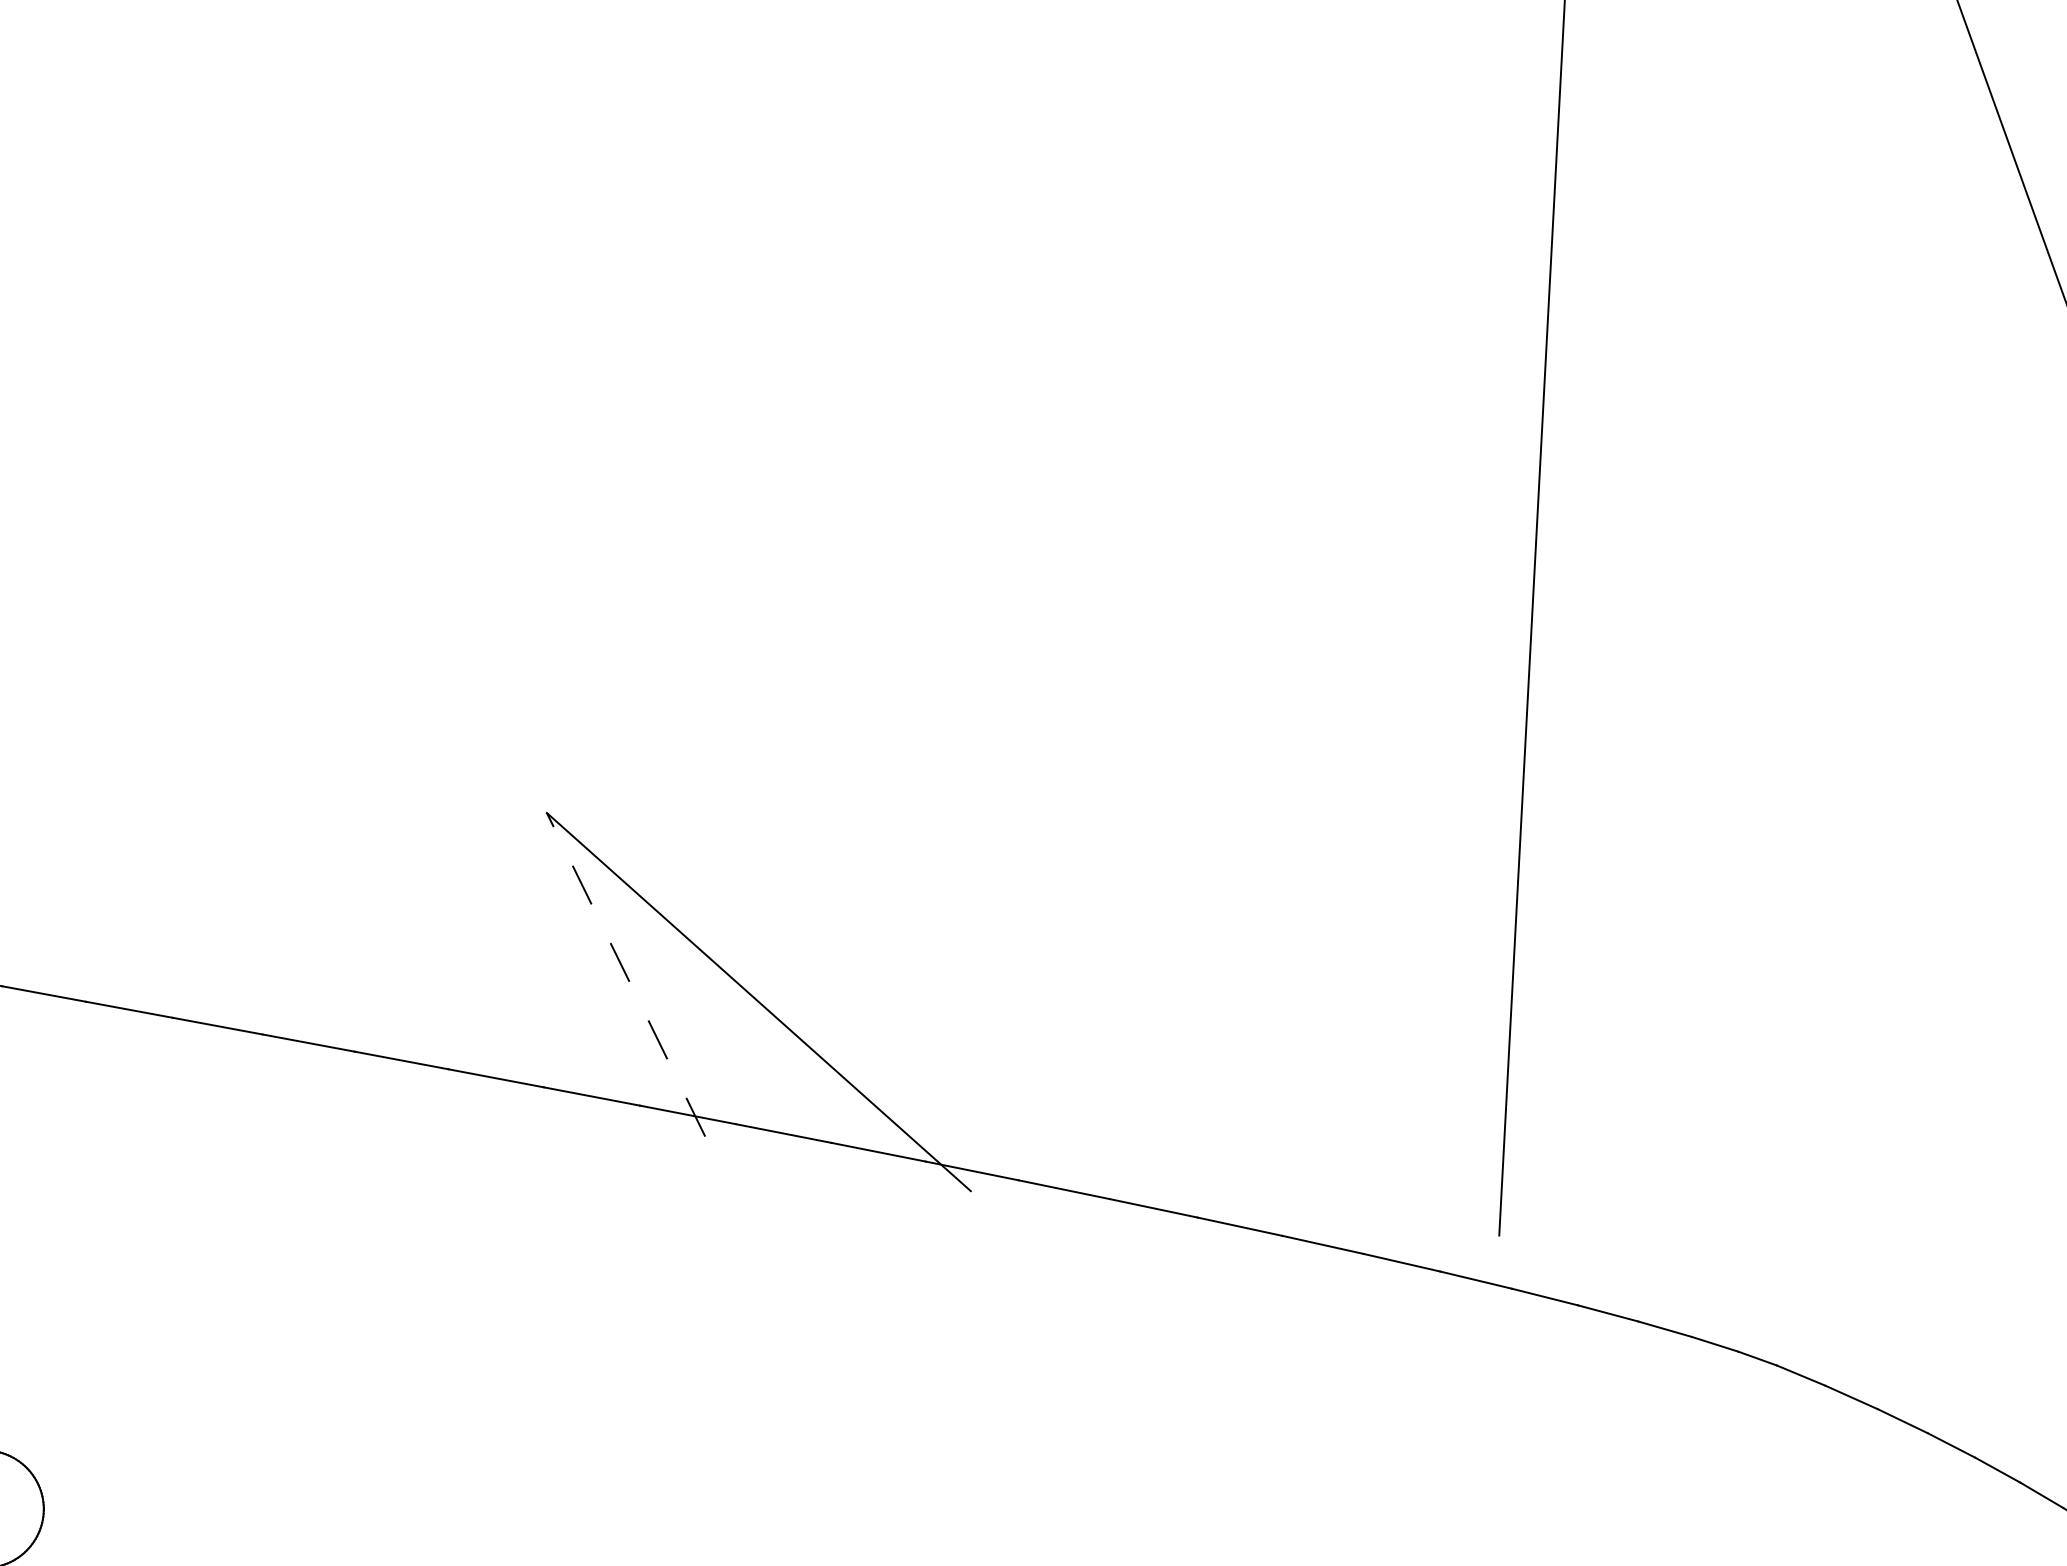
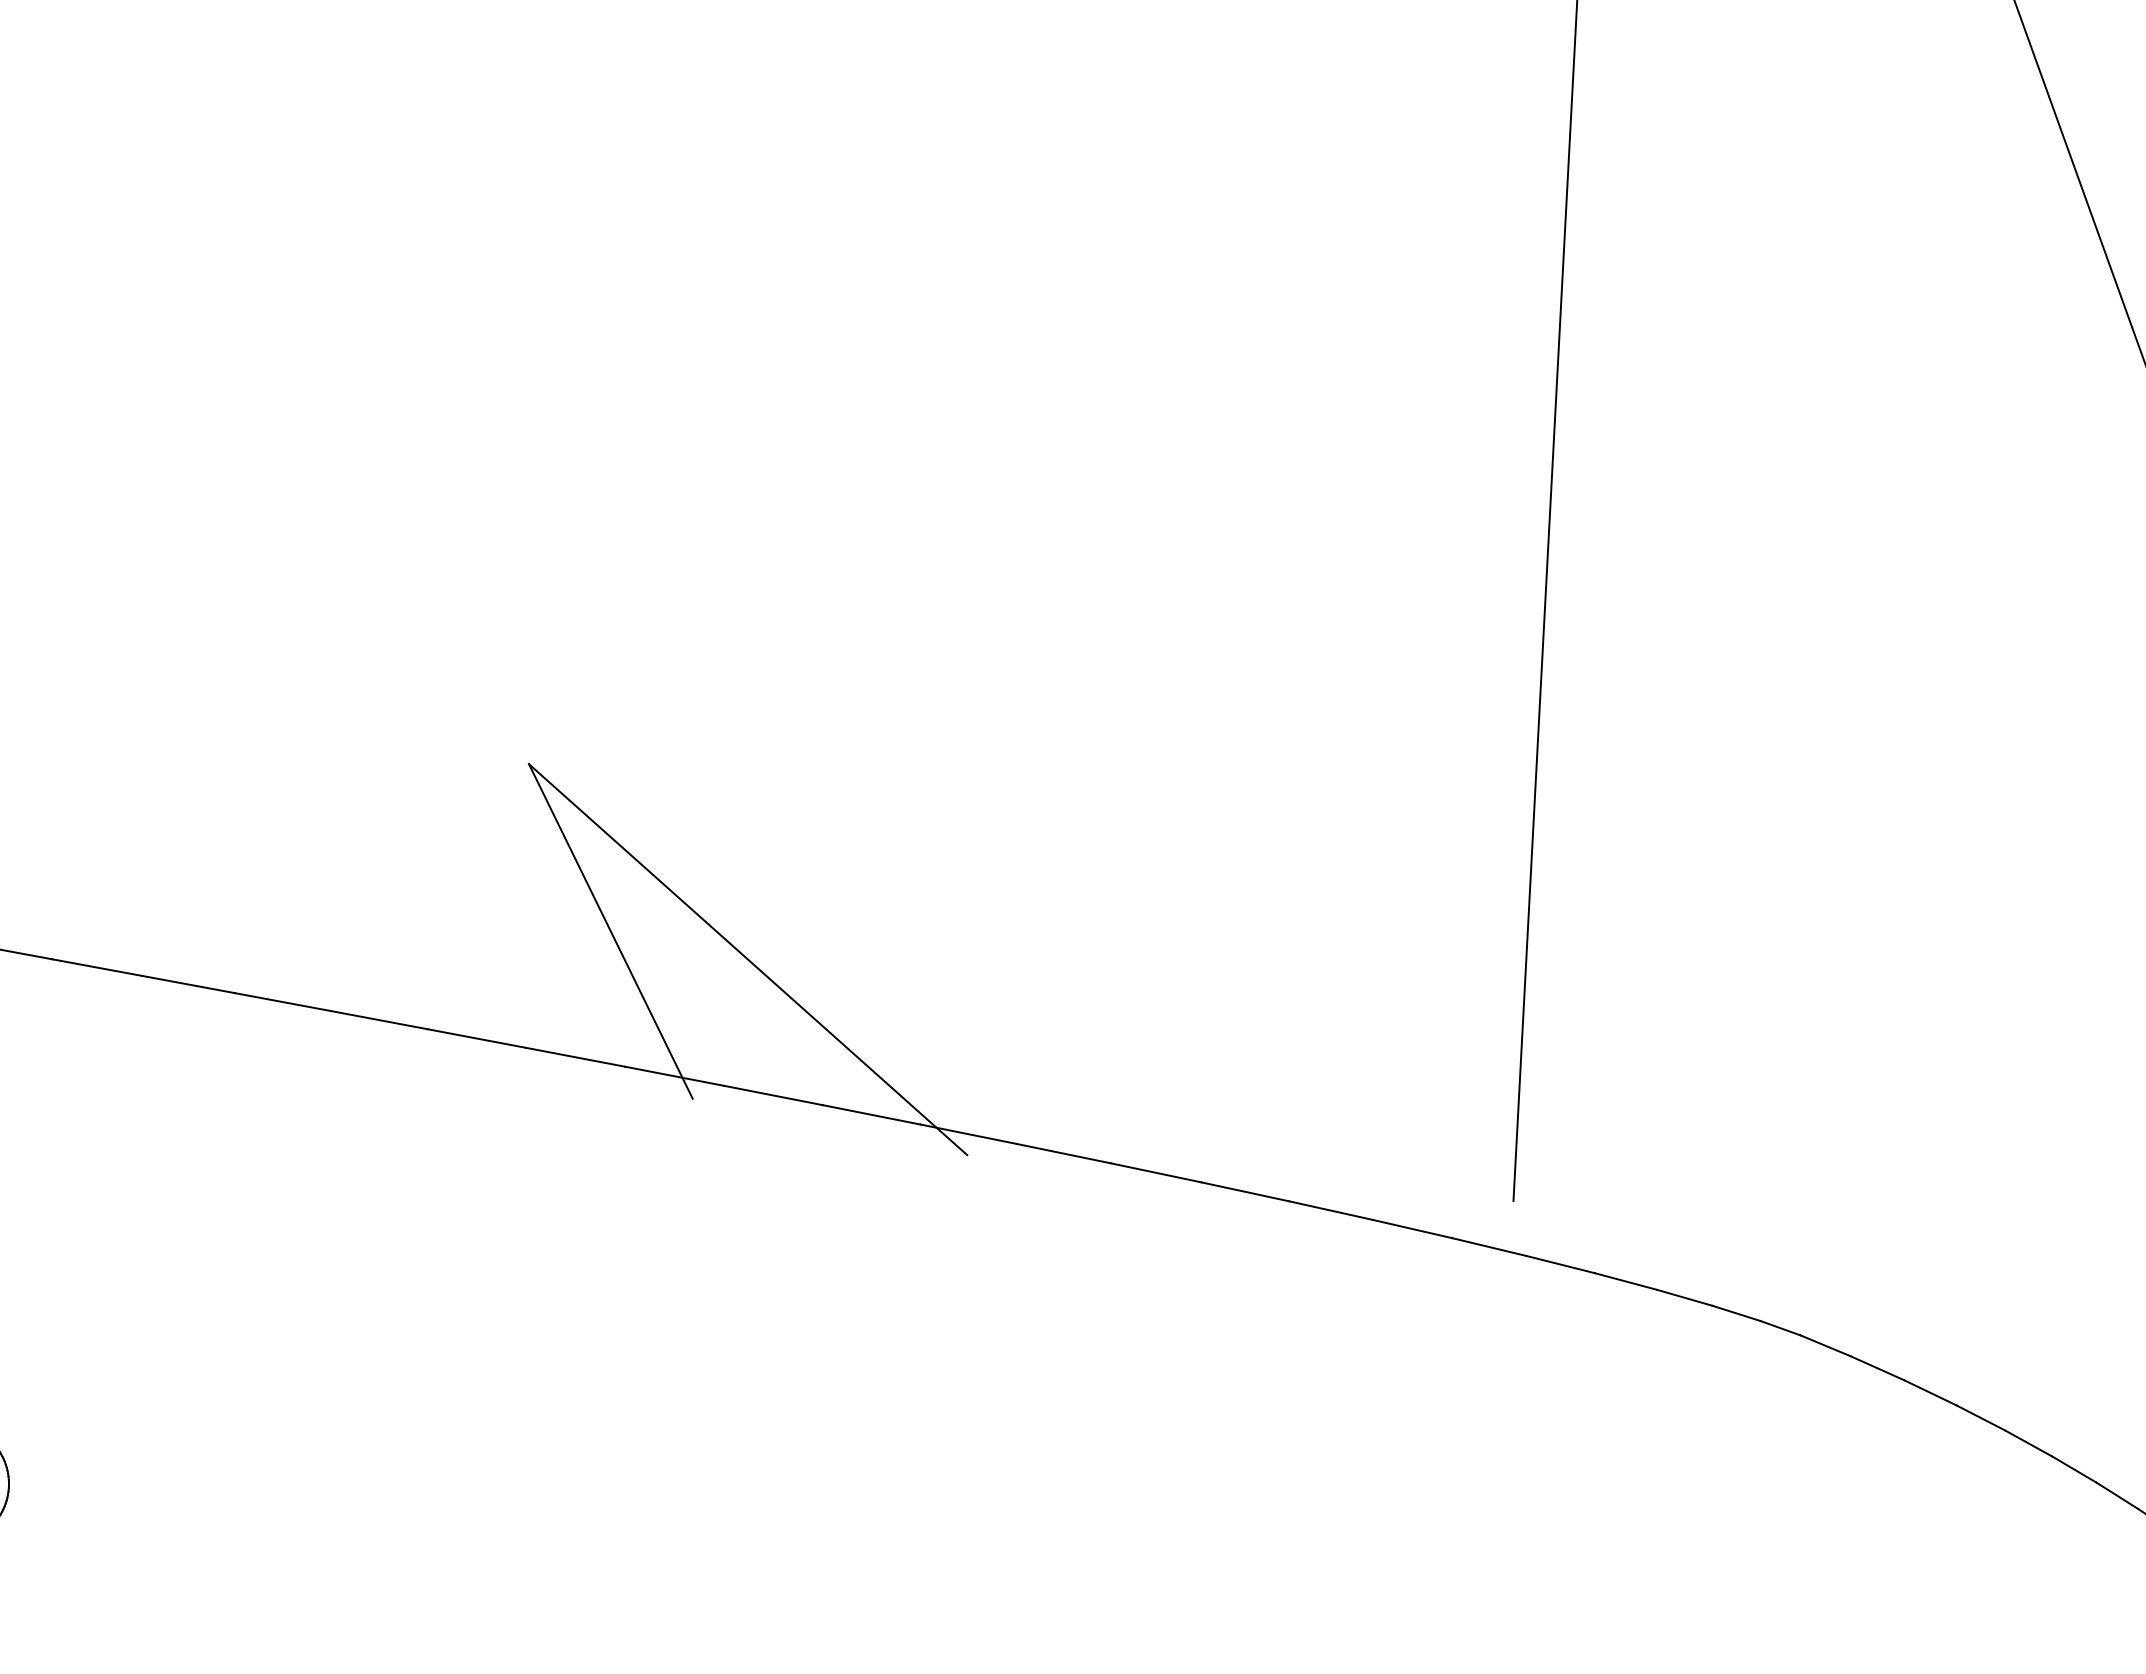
line: (625, 974) -> (610, 931), dashed -> solid

